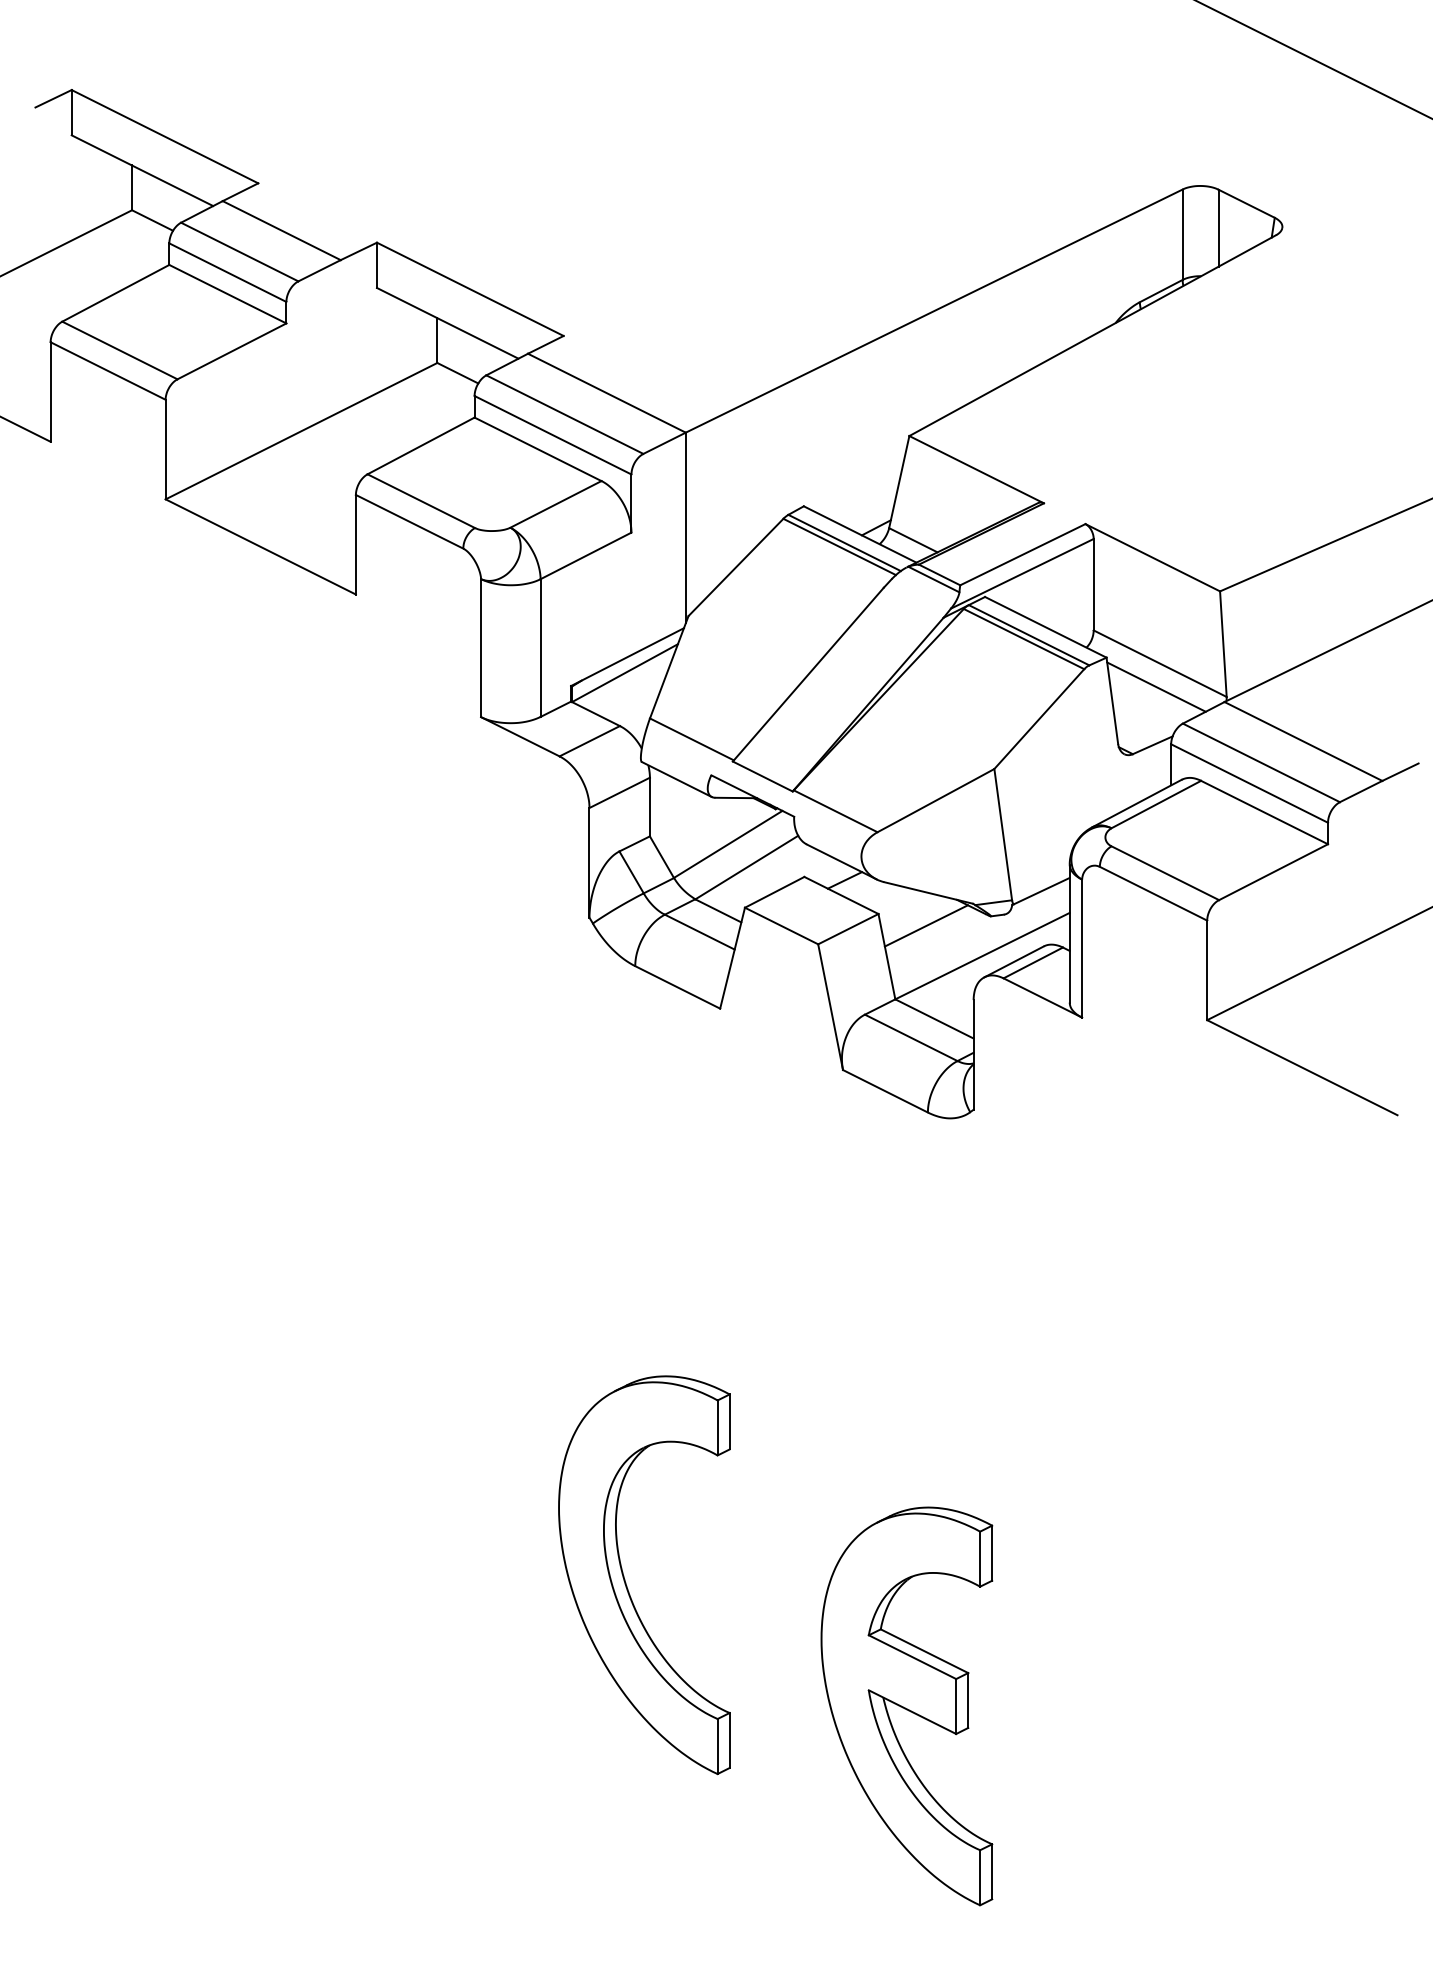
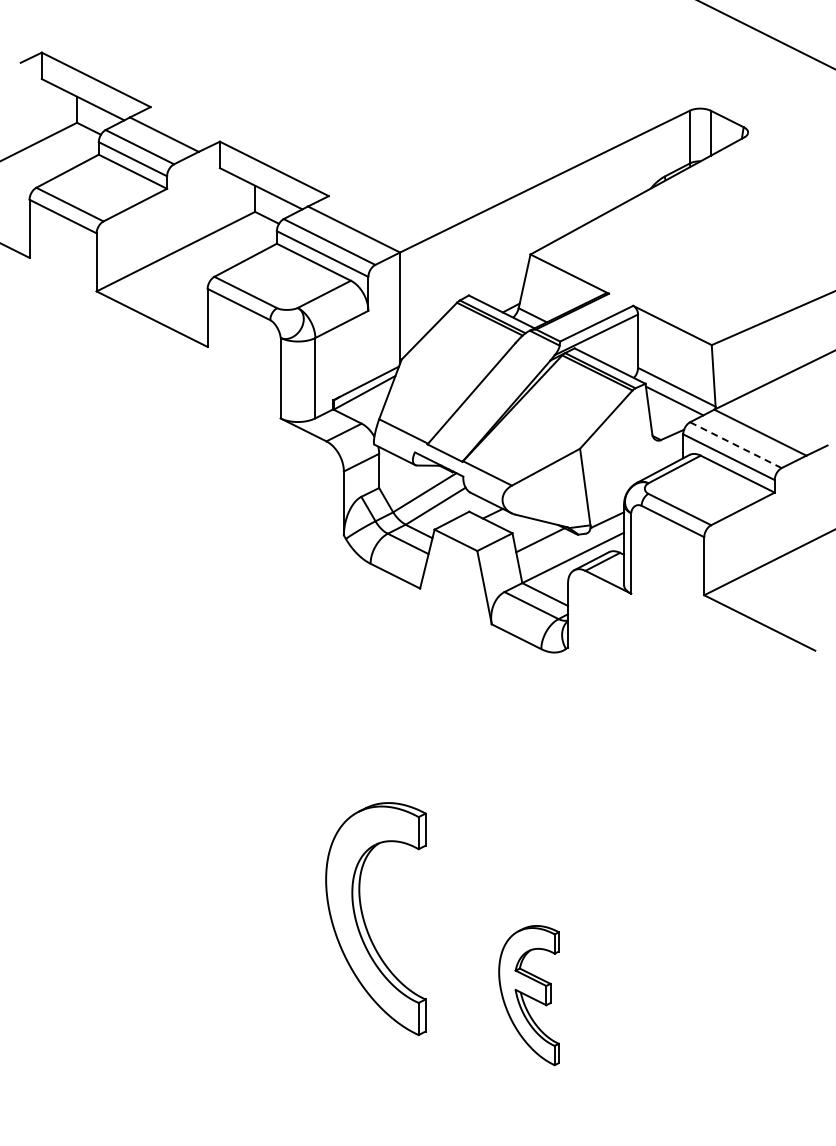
line: (1262, 763) -> (736, 445), solid -> dashed
part: (905, 1706) -> (528, 995), size x0.6

